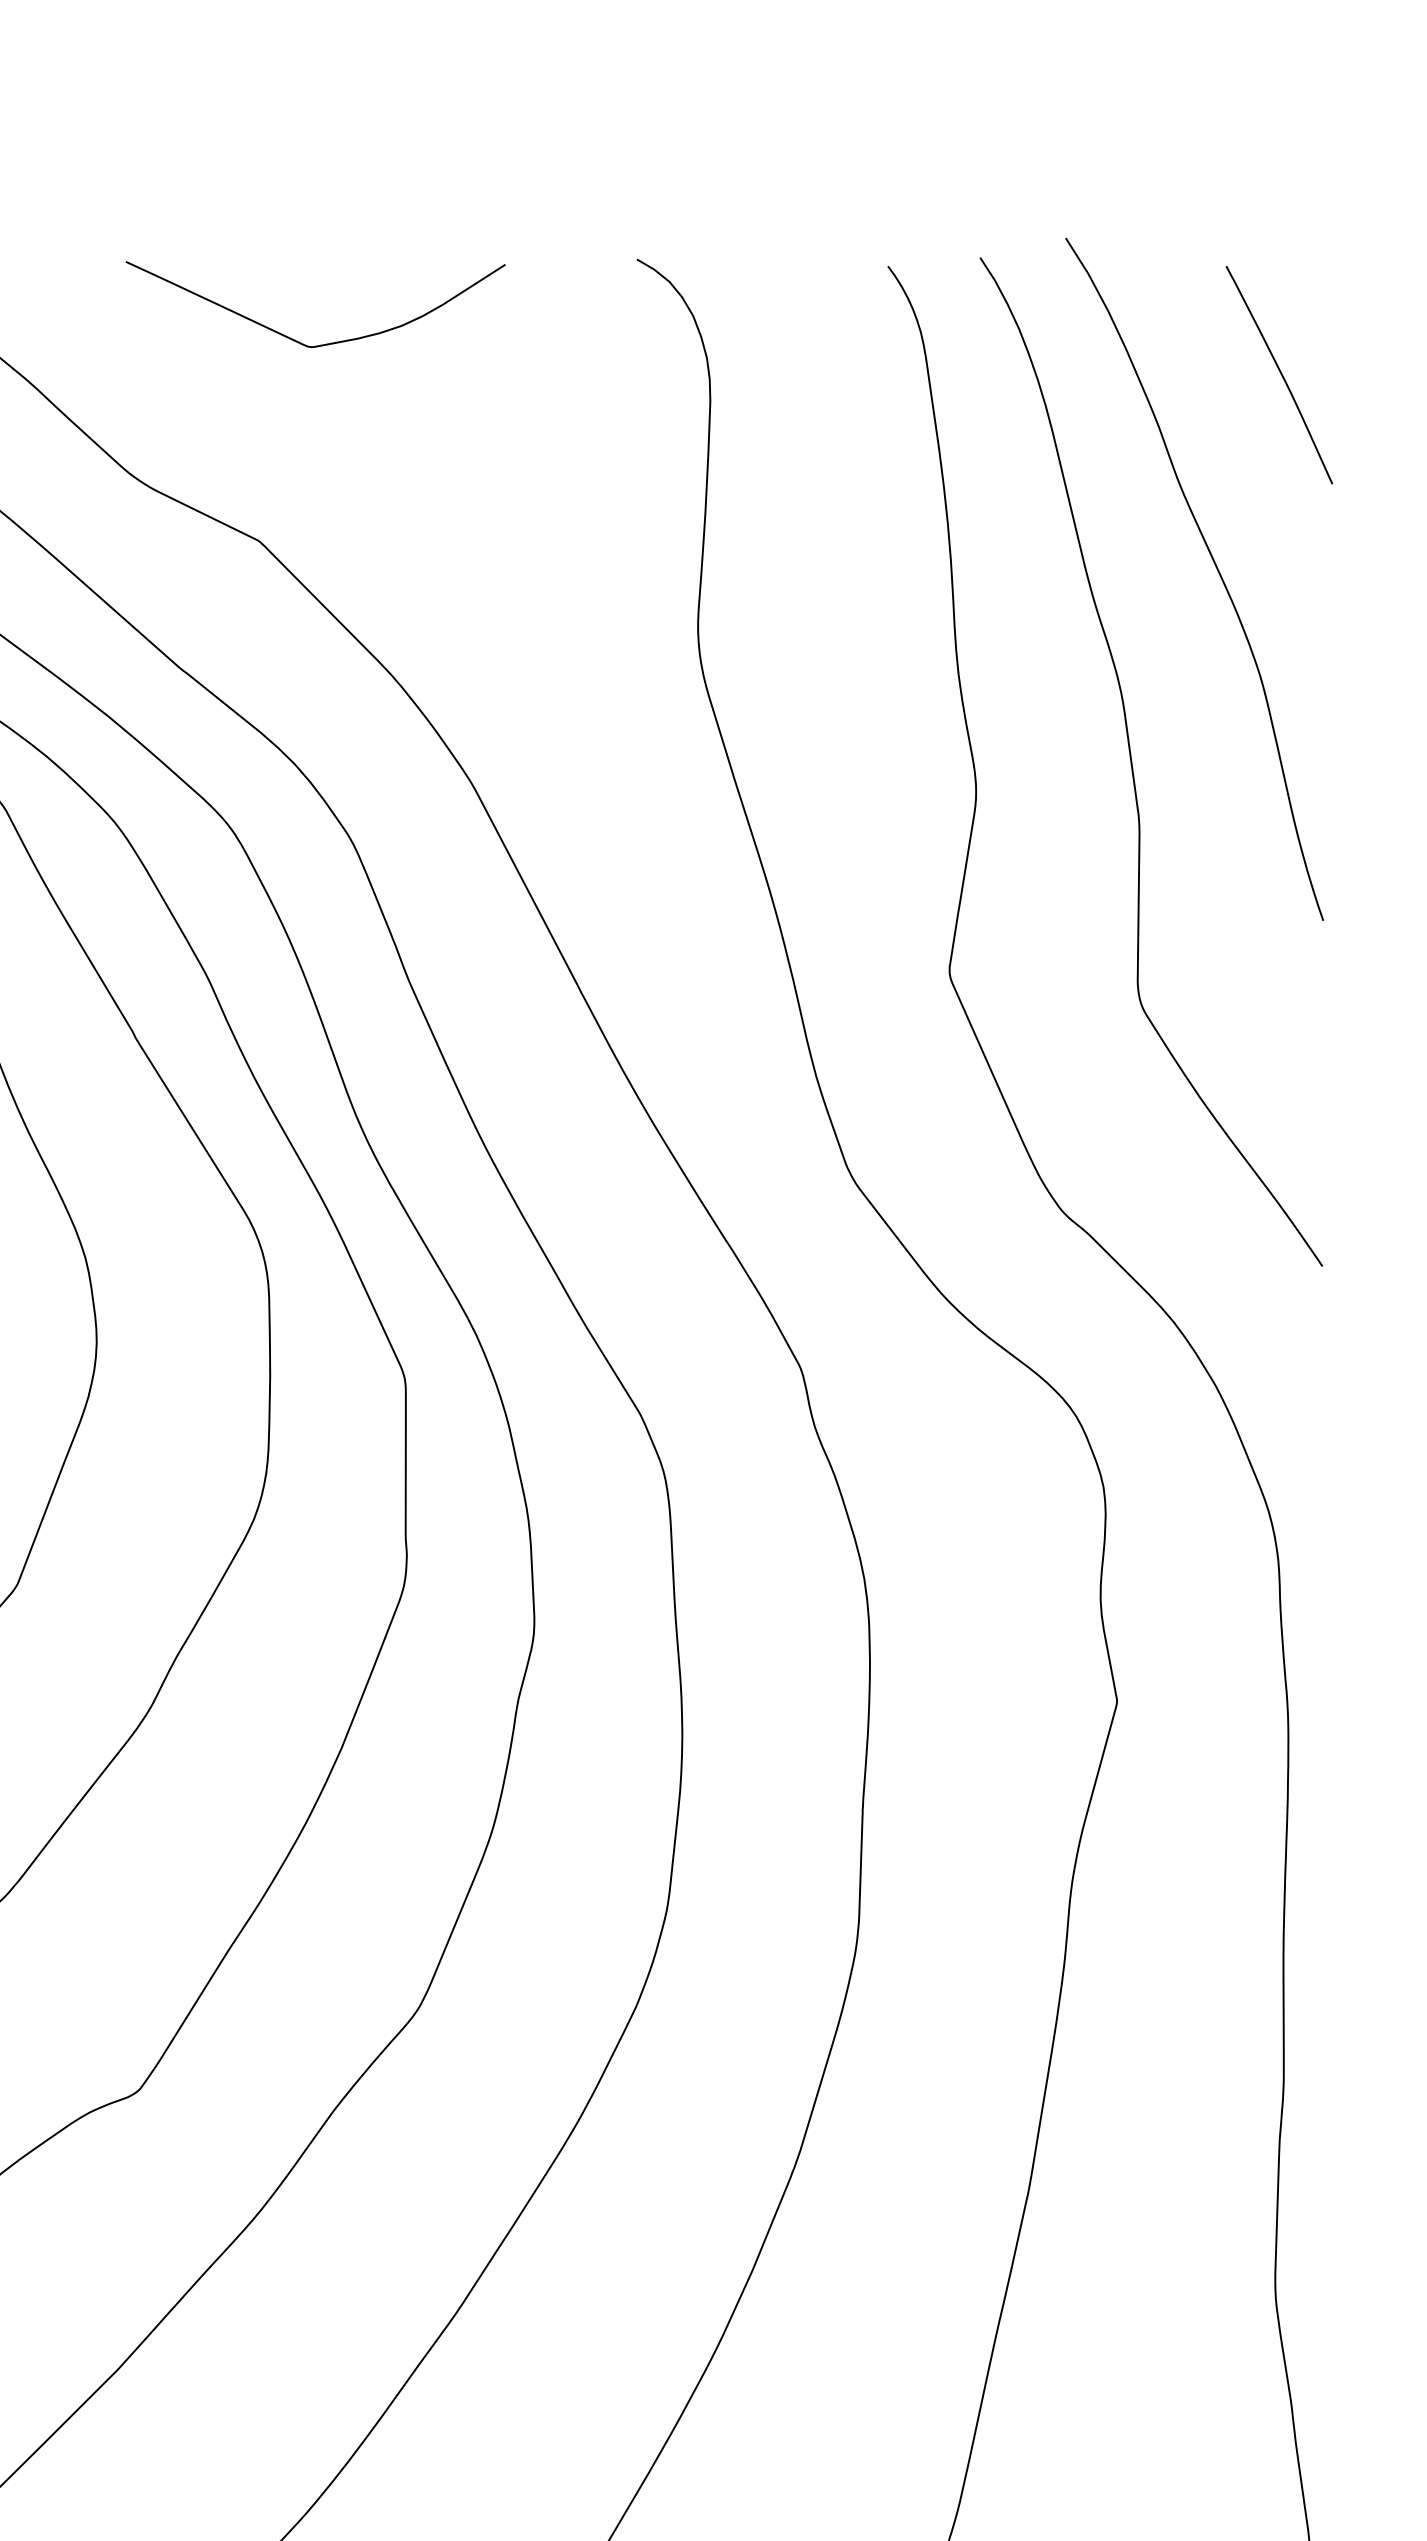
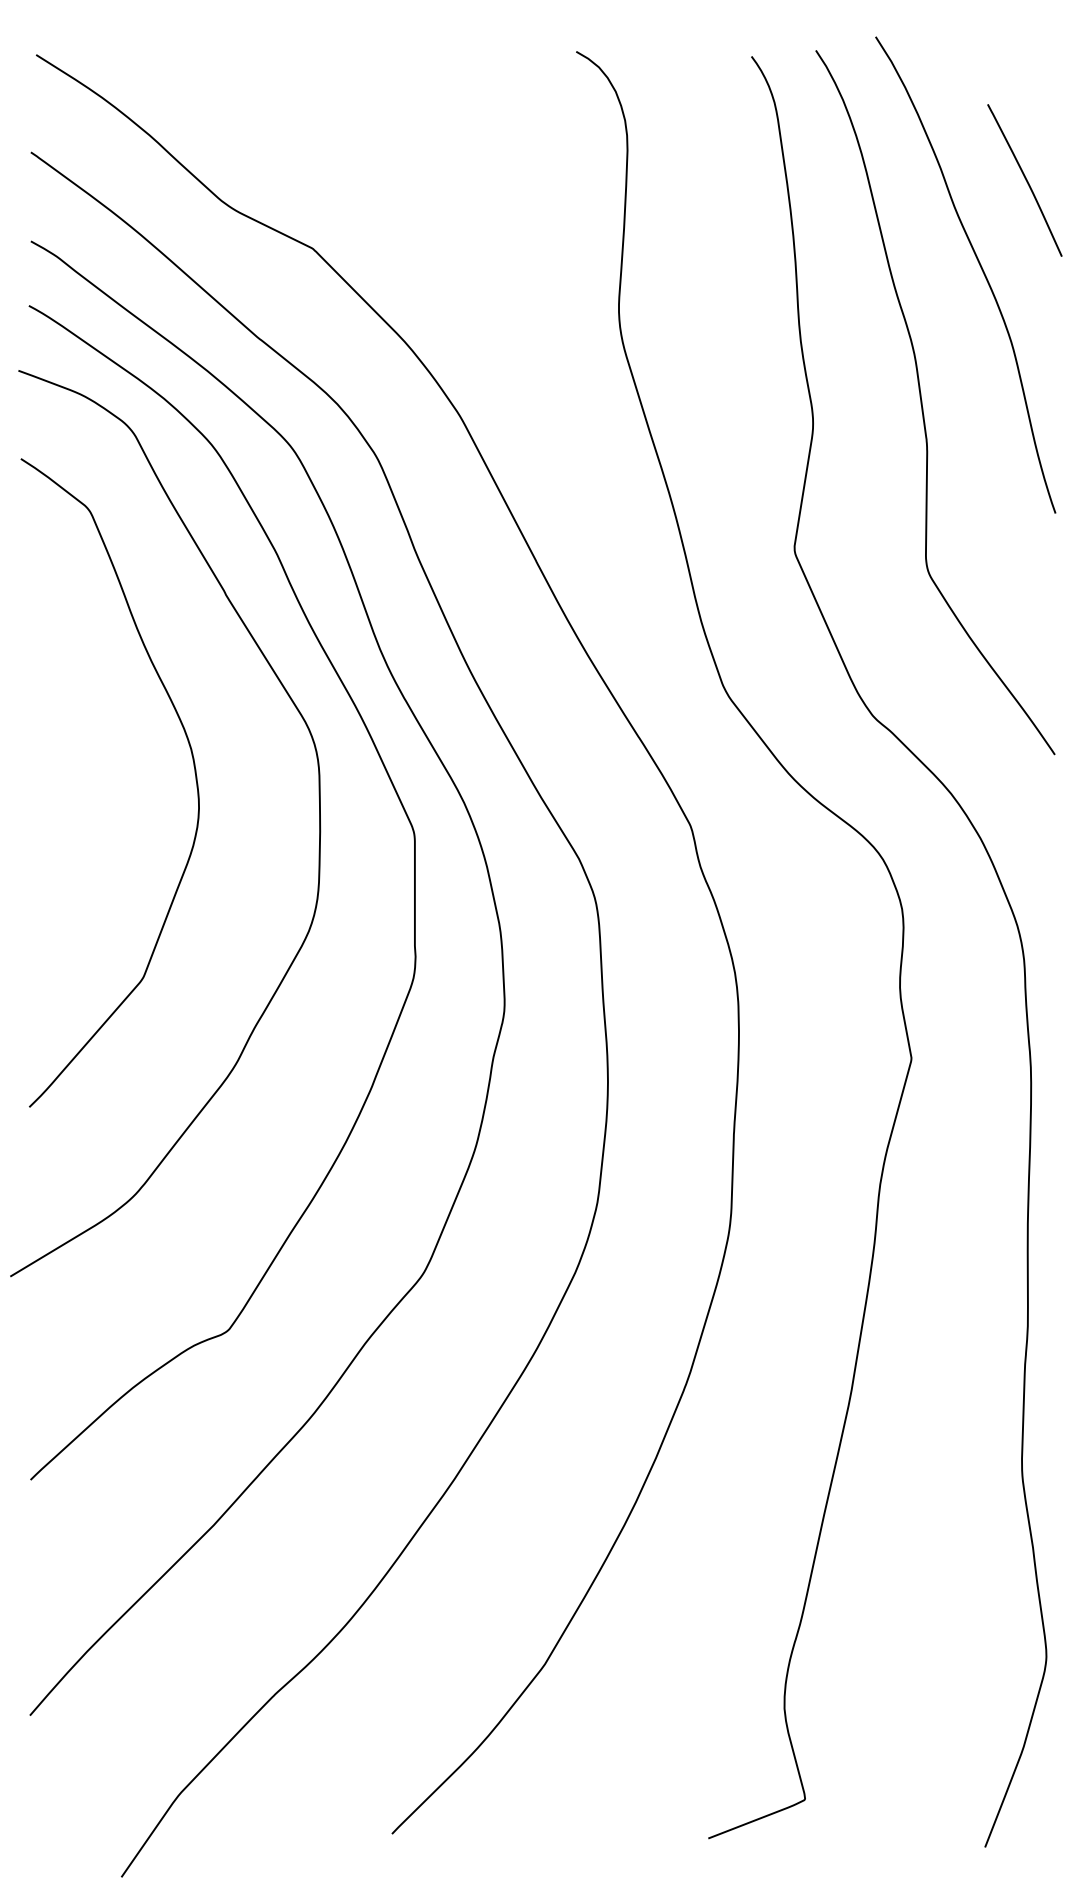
curve: (299, 340) -> (340, 108), removed
curve: (1280, 375) -> (1025, 180), moved

